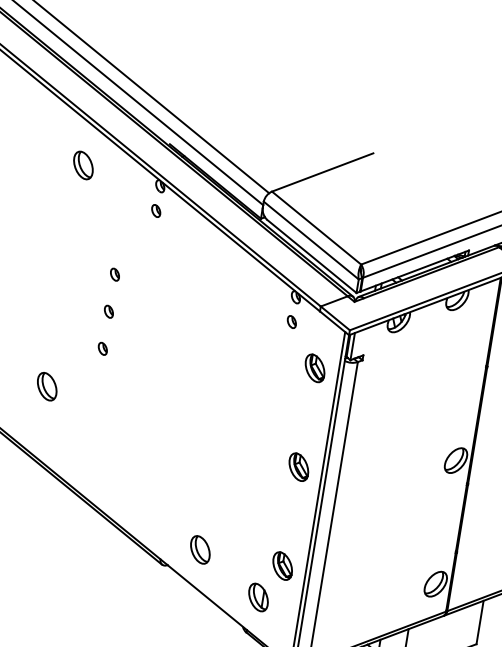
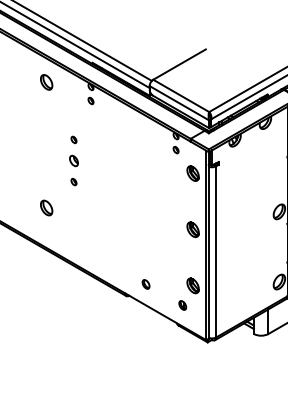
part: (108, 310) -> (73, 160), size x1.6
part: (199, 549) -> (145, 284), size x0.6
part: (258, 597) -> (182, 305), size x0.6

